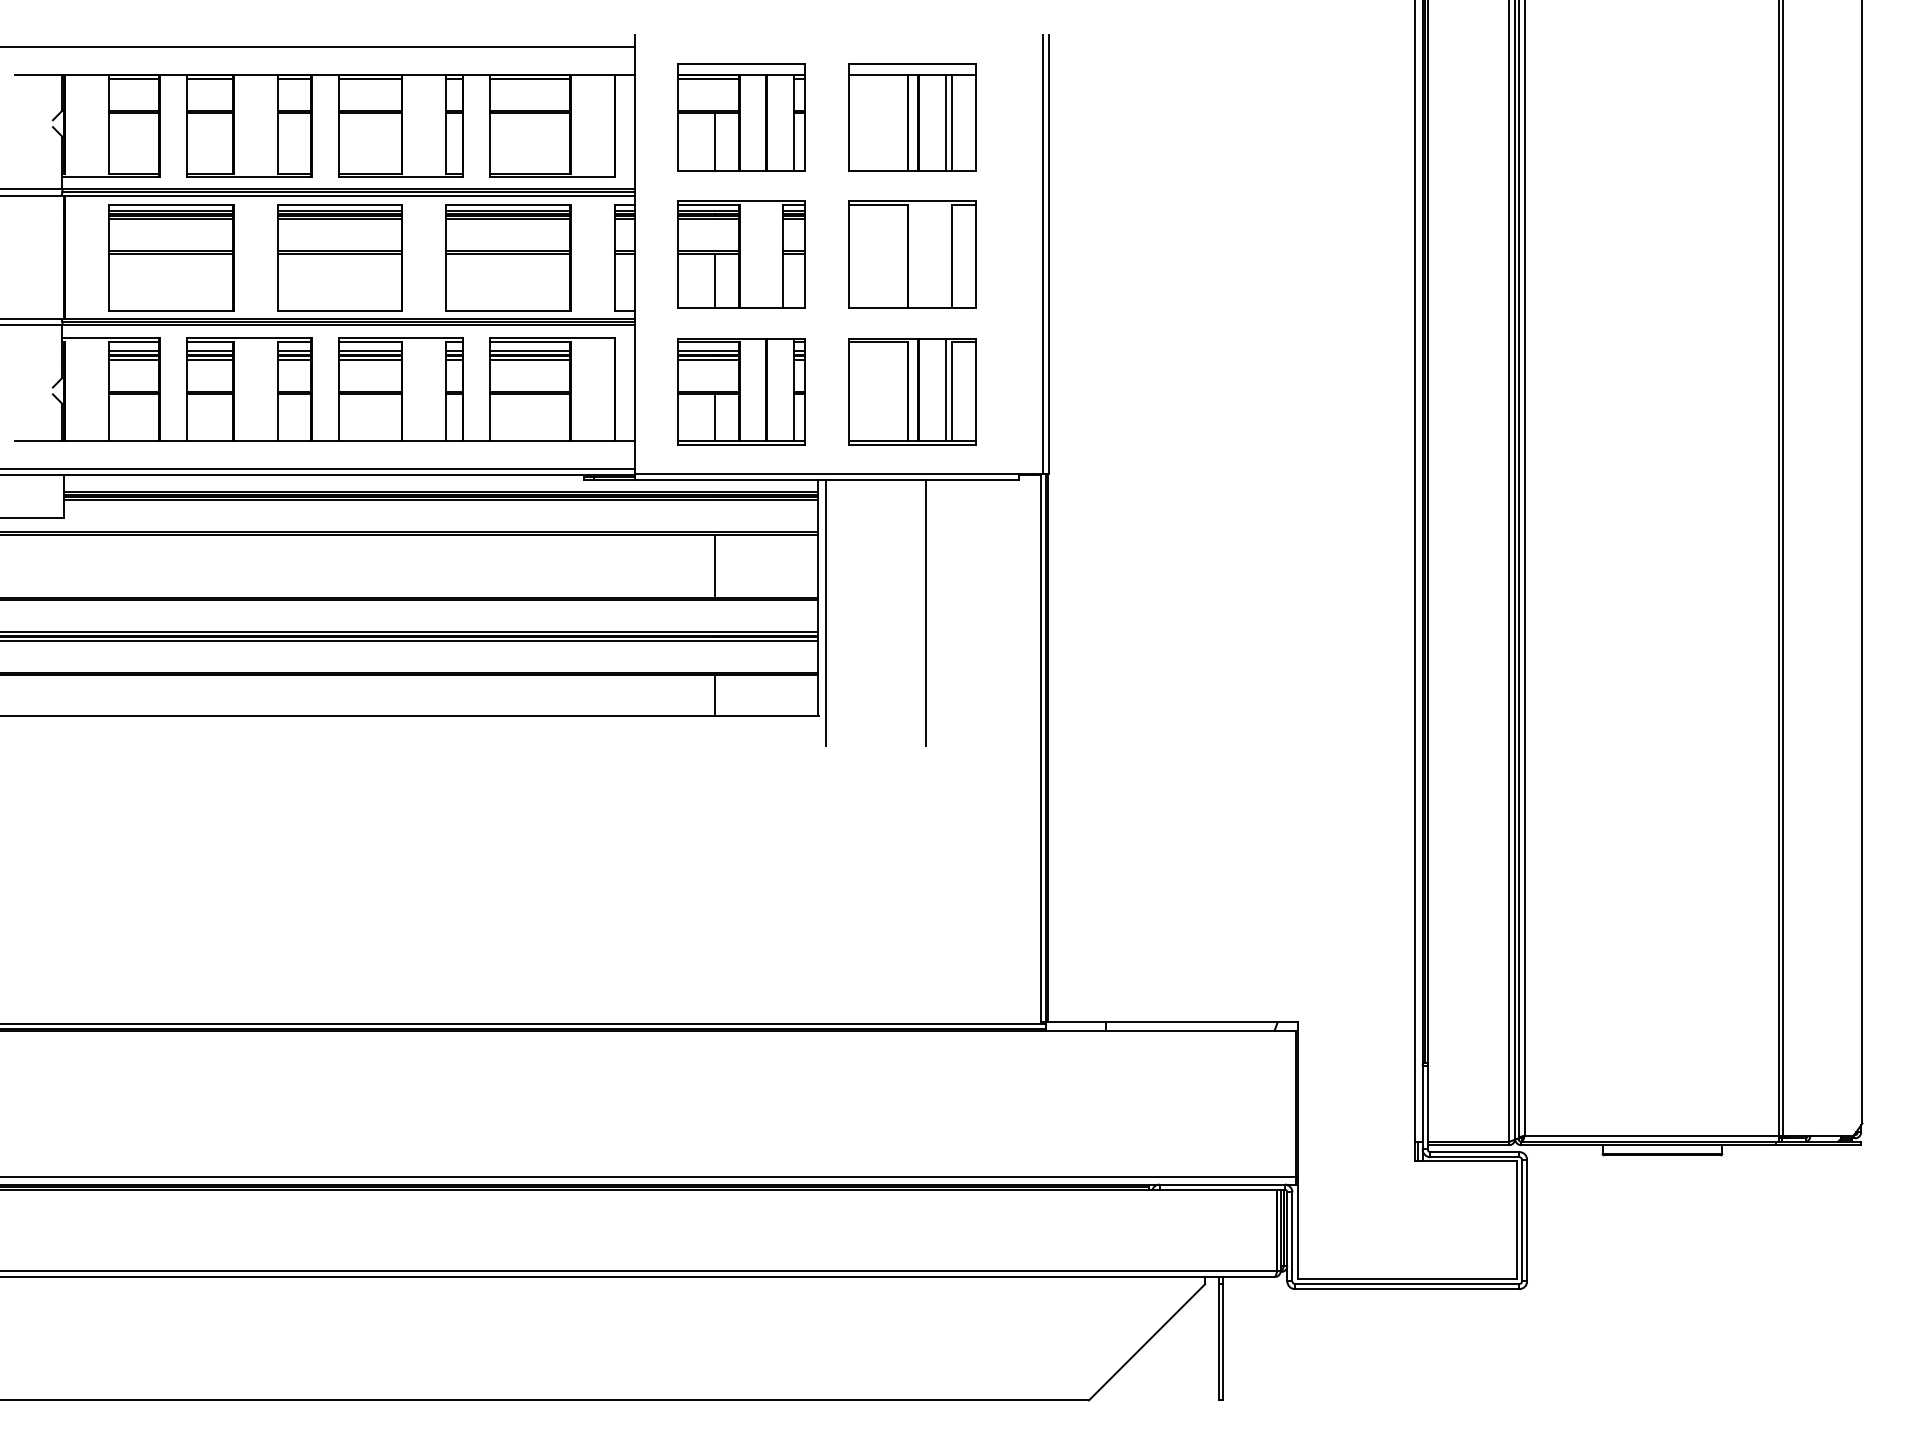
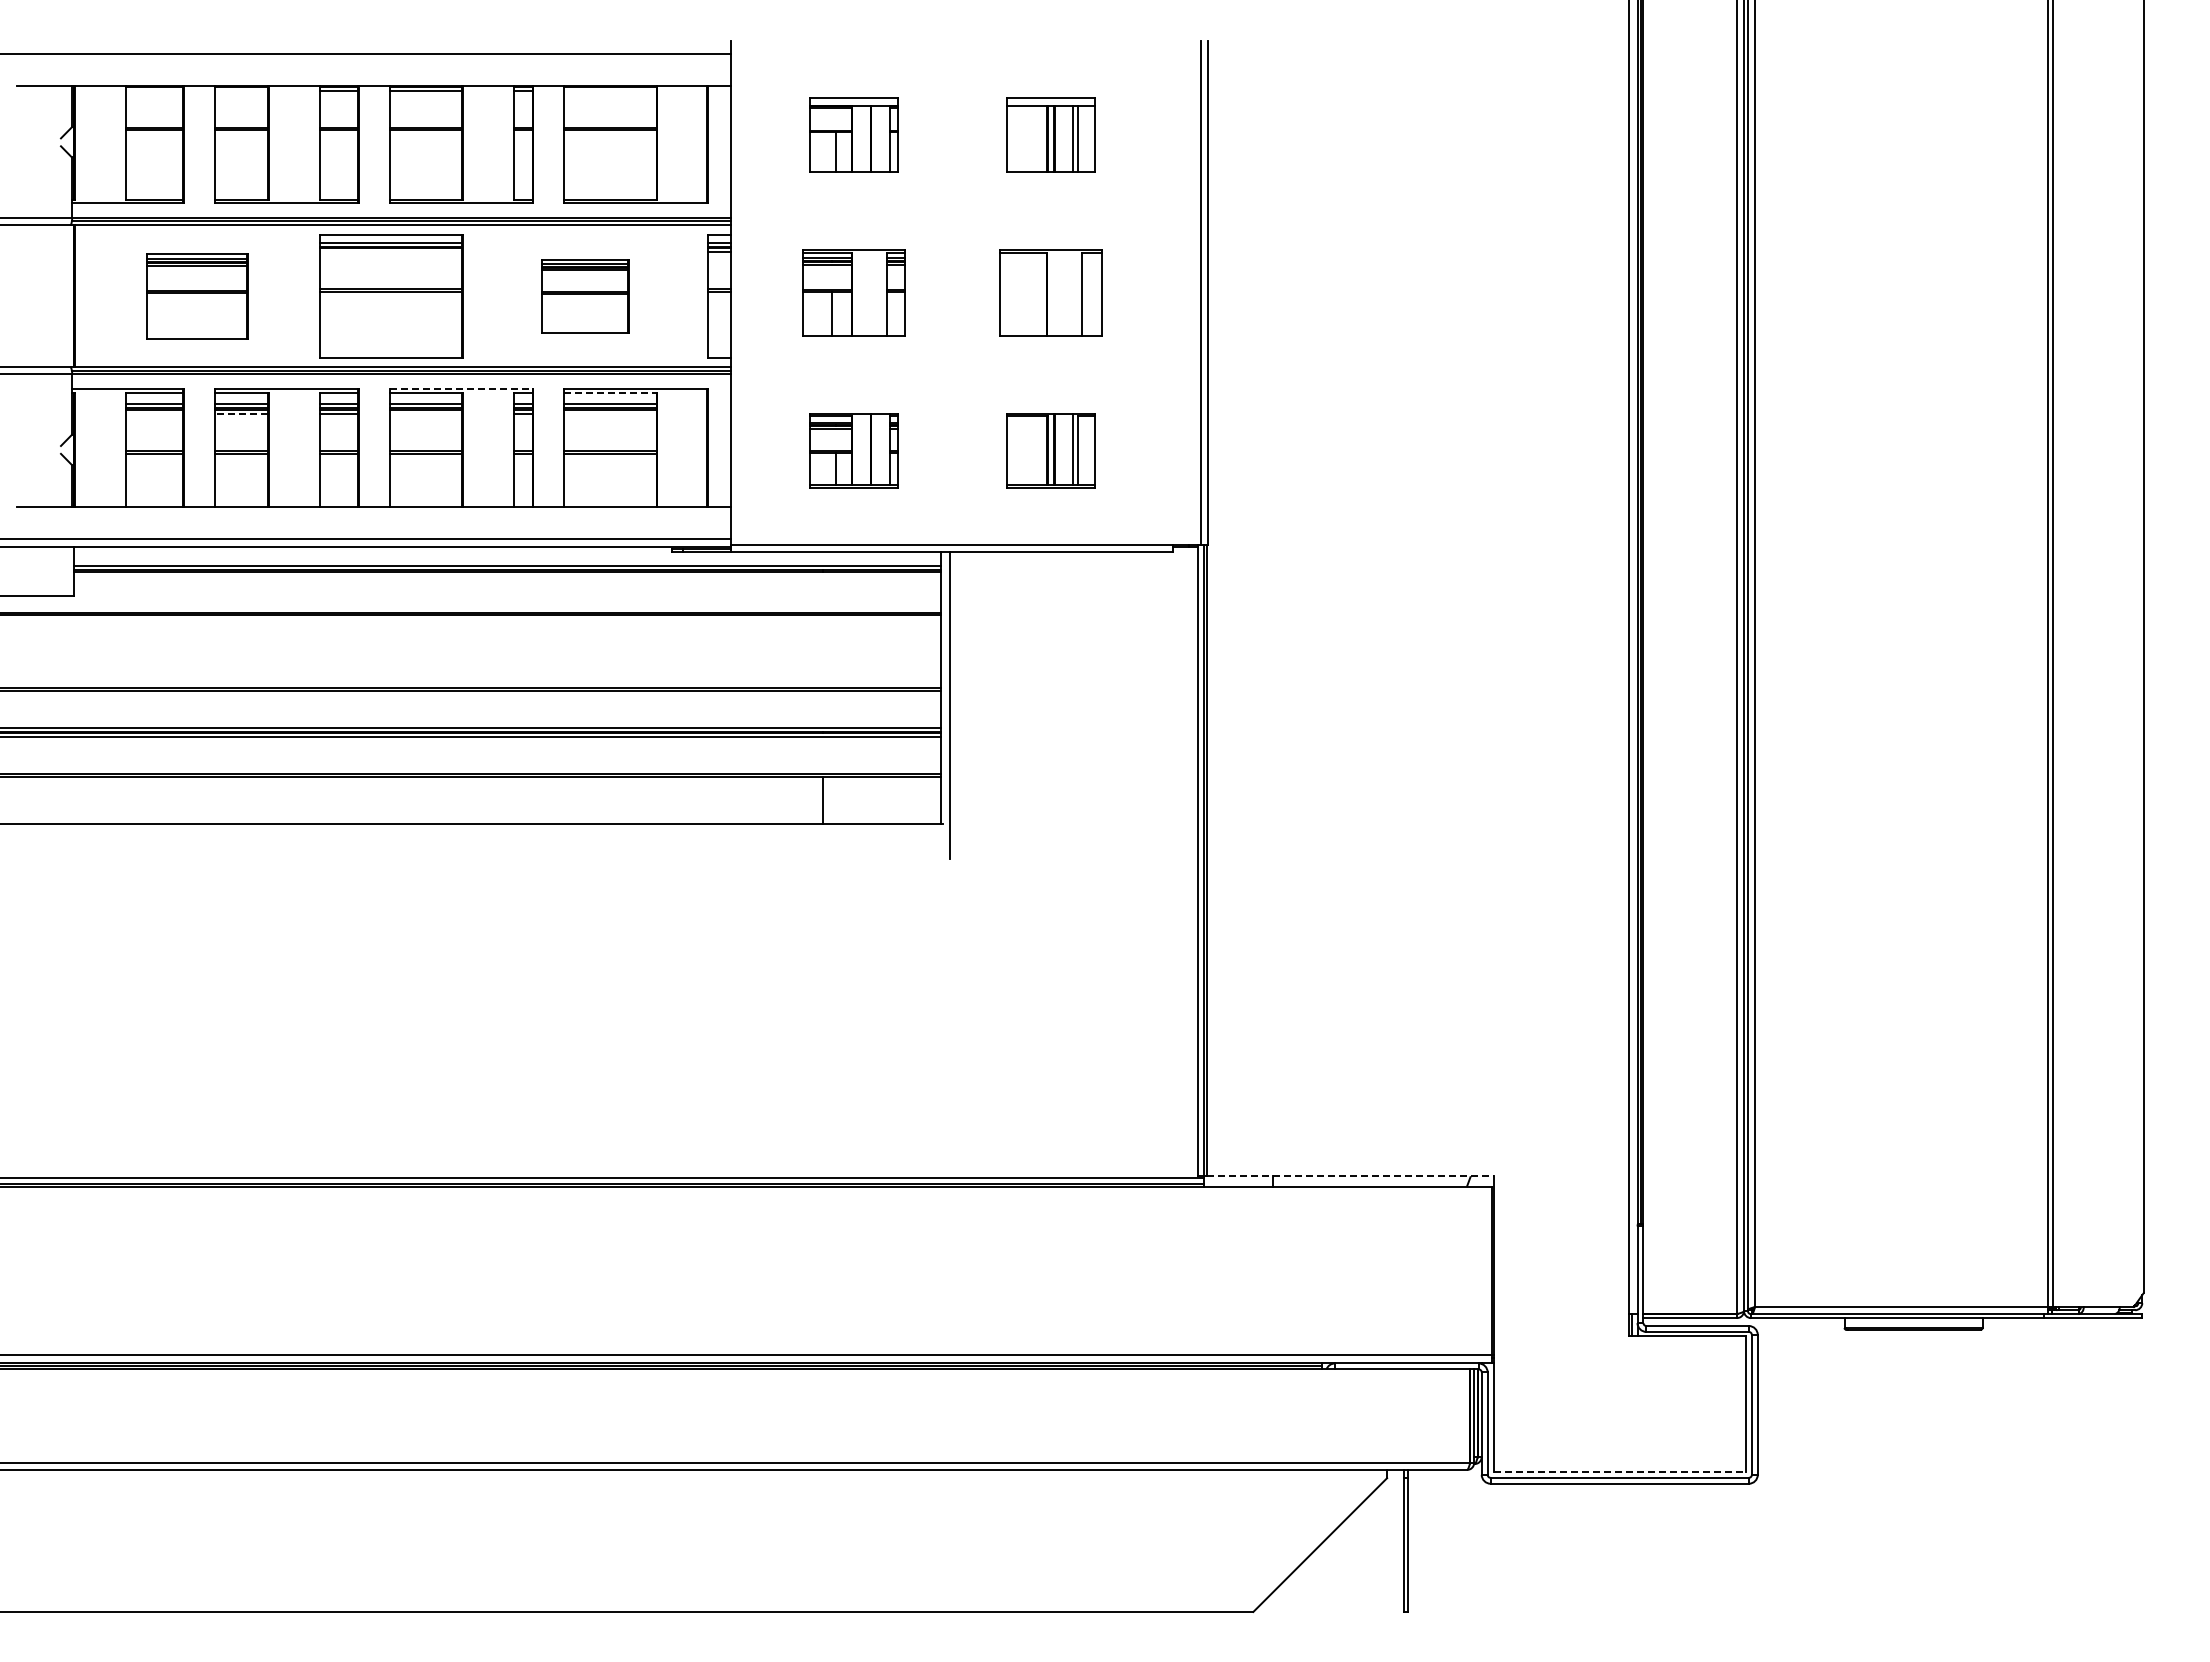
line: (134, 78) -> (154, 90), removed
line: (209, 78) -> (241, 90), removed
line: (530, 78) -> (610, 90), removed
part: (741, 116) -> (853, 134), size x0.6
part: (912, 116) -> (1050, 134), size x0.6
line: (339, 219) -> (390, 252), removed
part: (741, 254) -> (853, 292), size x0.7
part: (912, 254) -> (1050, 292), size x0.7
part: (171, 257) -> (197, 296), size x0.7
part: (508, 257) -> (585, 296), size x0.6
line: (400, 337) -> (461, 388), solid -> dashed
line: (531, 341) -> (611, 393), solid -> dashed
line: (134, 360) -> (154, 414), removed
line: (209, 360) -> (241, 414), solid -> dashed
line: (369, 360) -> (425, 414), removed
line: (530, 360) -> (610, 414), removed
part: (741, 391) -> (853, 450), size x0.6
part: (912, 391) -> (1050, 450), size x0.6
line: (440, 500) -> (507, 575), removed
line: (715, 566) -> (823, 651), removed
line: (925, 612) -> (1065, 705), removed
line: (1173, 1022) -> (1350, 1176), solid -> dashed
line: (1407, 1279) -> (1620, 1472), solid -> dashed

